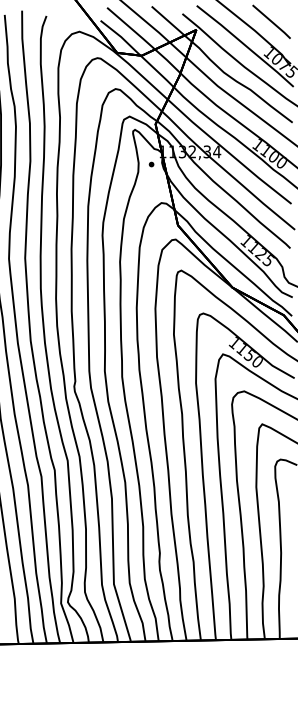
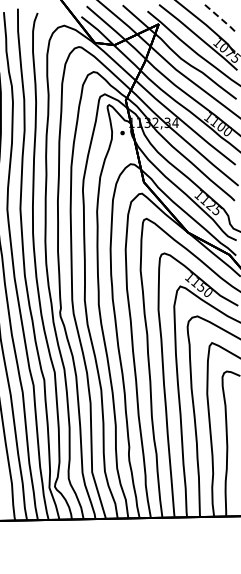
line: (271, 21) -> (219, 17), solid -> dashed

